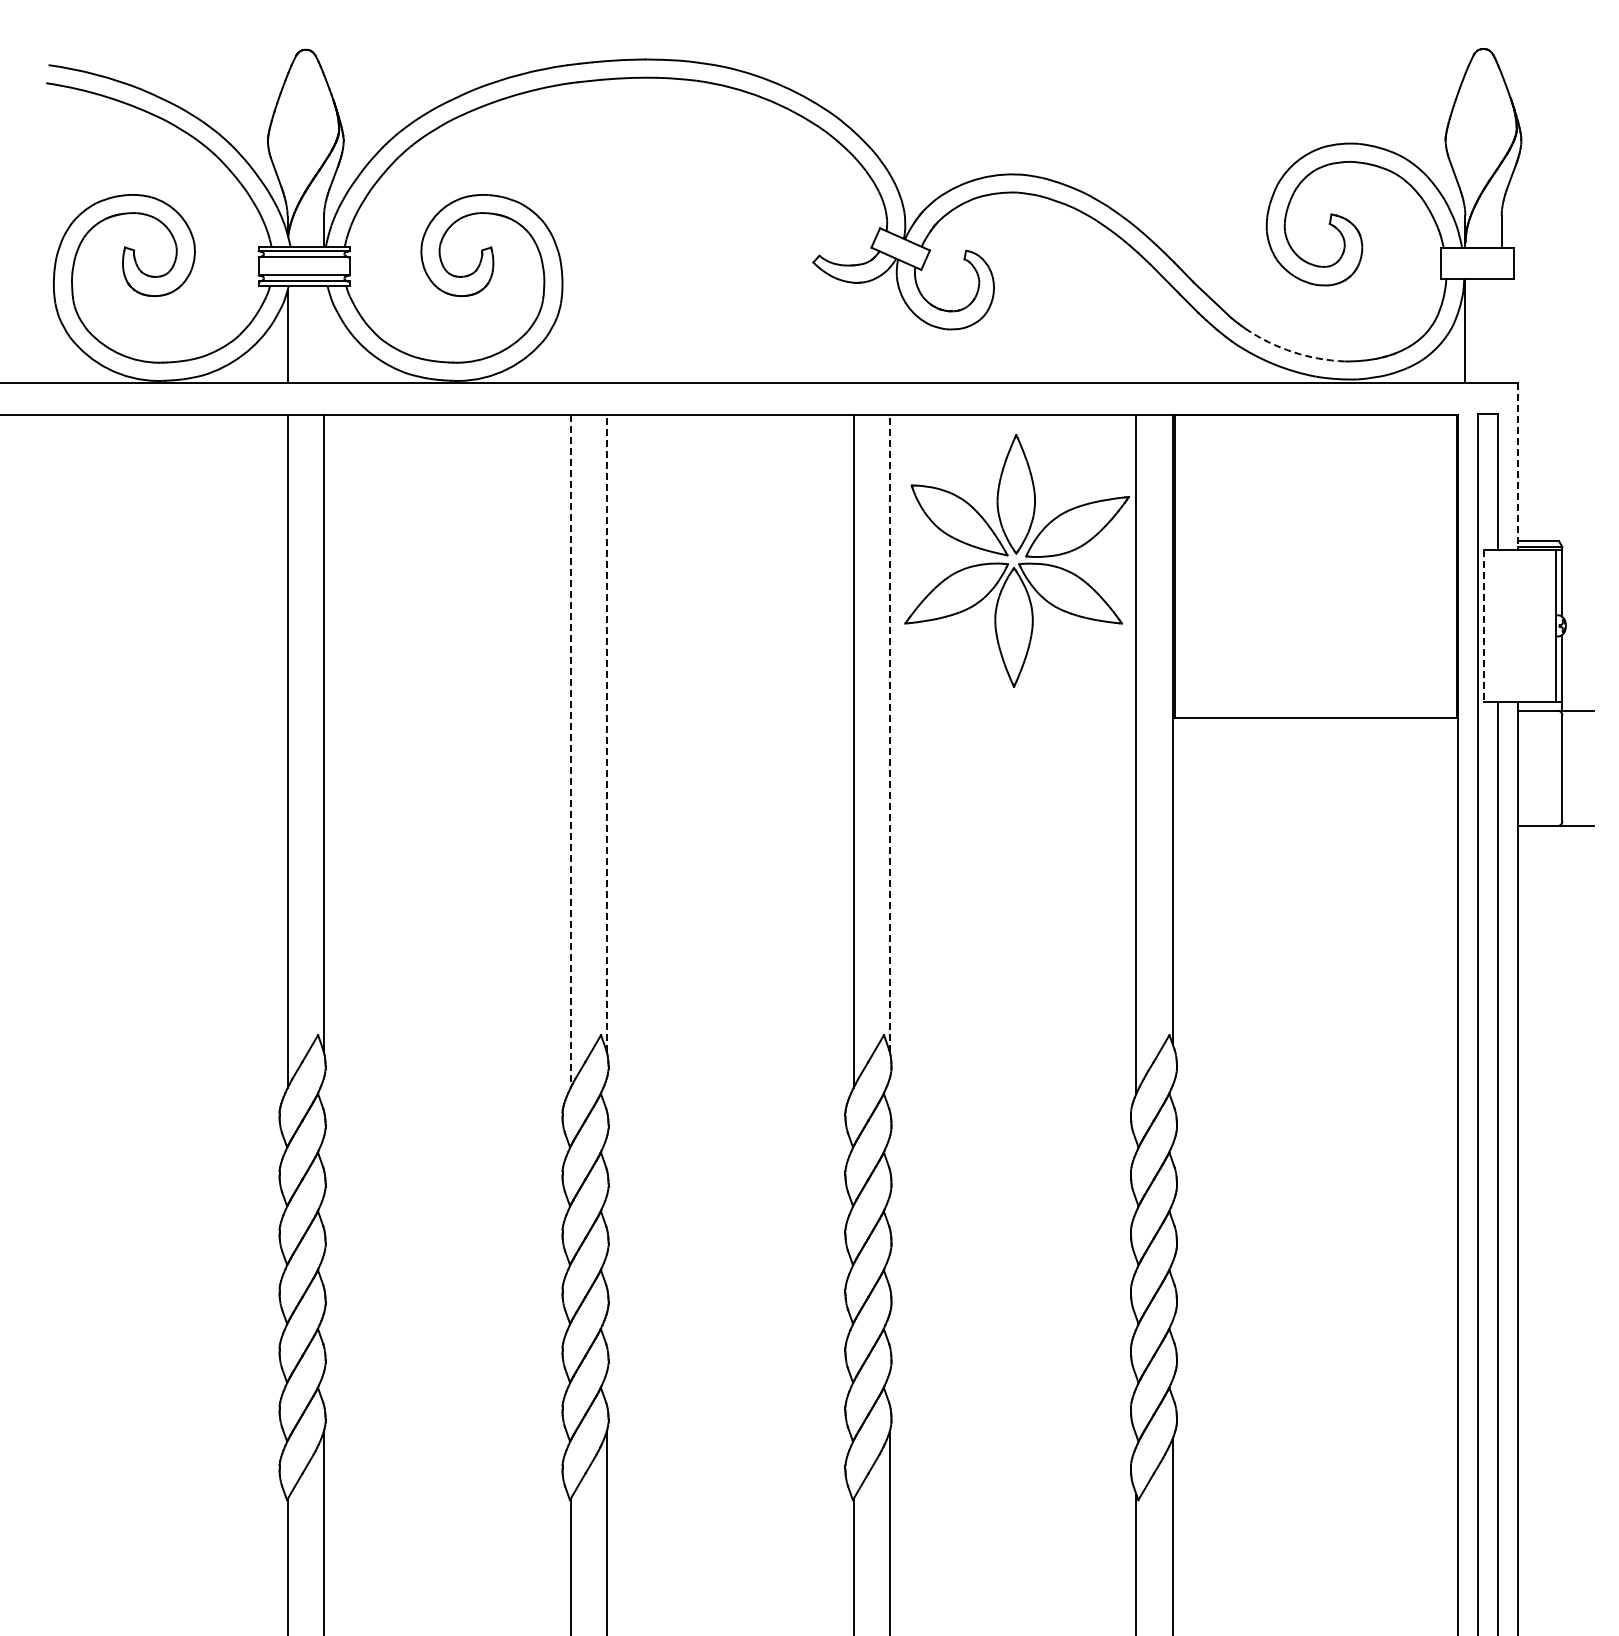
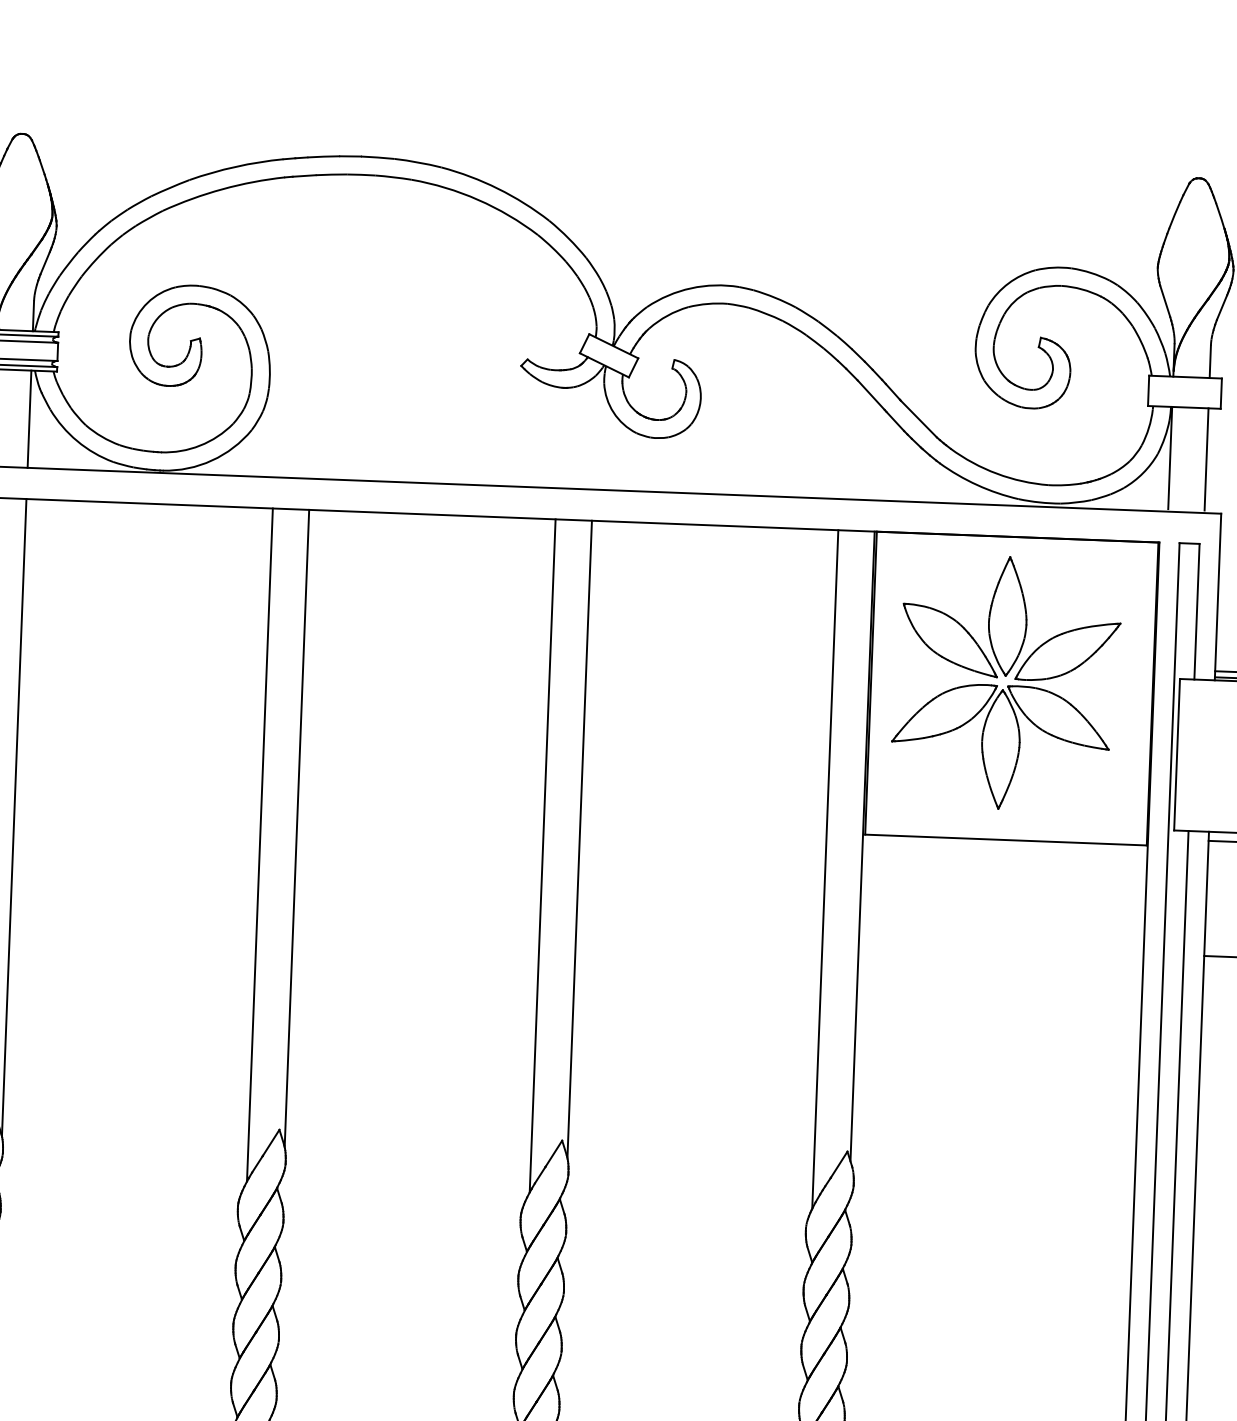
line: (1501, 329) -> (1206, 459), added
line: (323, 334) -> (29, 419), added
arc: (1292, 352) -> (996, 474), dashed -> solid
line: (1518, 467) -> (1218, 597), dashed -> solid
part: (1016, 560) -> (1005, 682), moved
line: (1483, 625) -> (1177, 754), dashed -> solid
line: (606, 733) -> (296, 828), dashed -> solid
line: (889, 733) -> (579, 839), dashed -> solid
line: (570, 751) -> (259, 845), dashed -> solid

